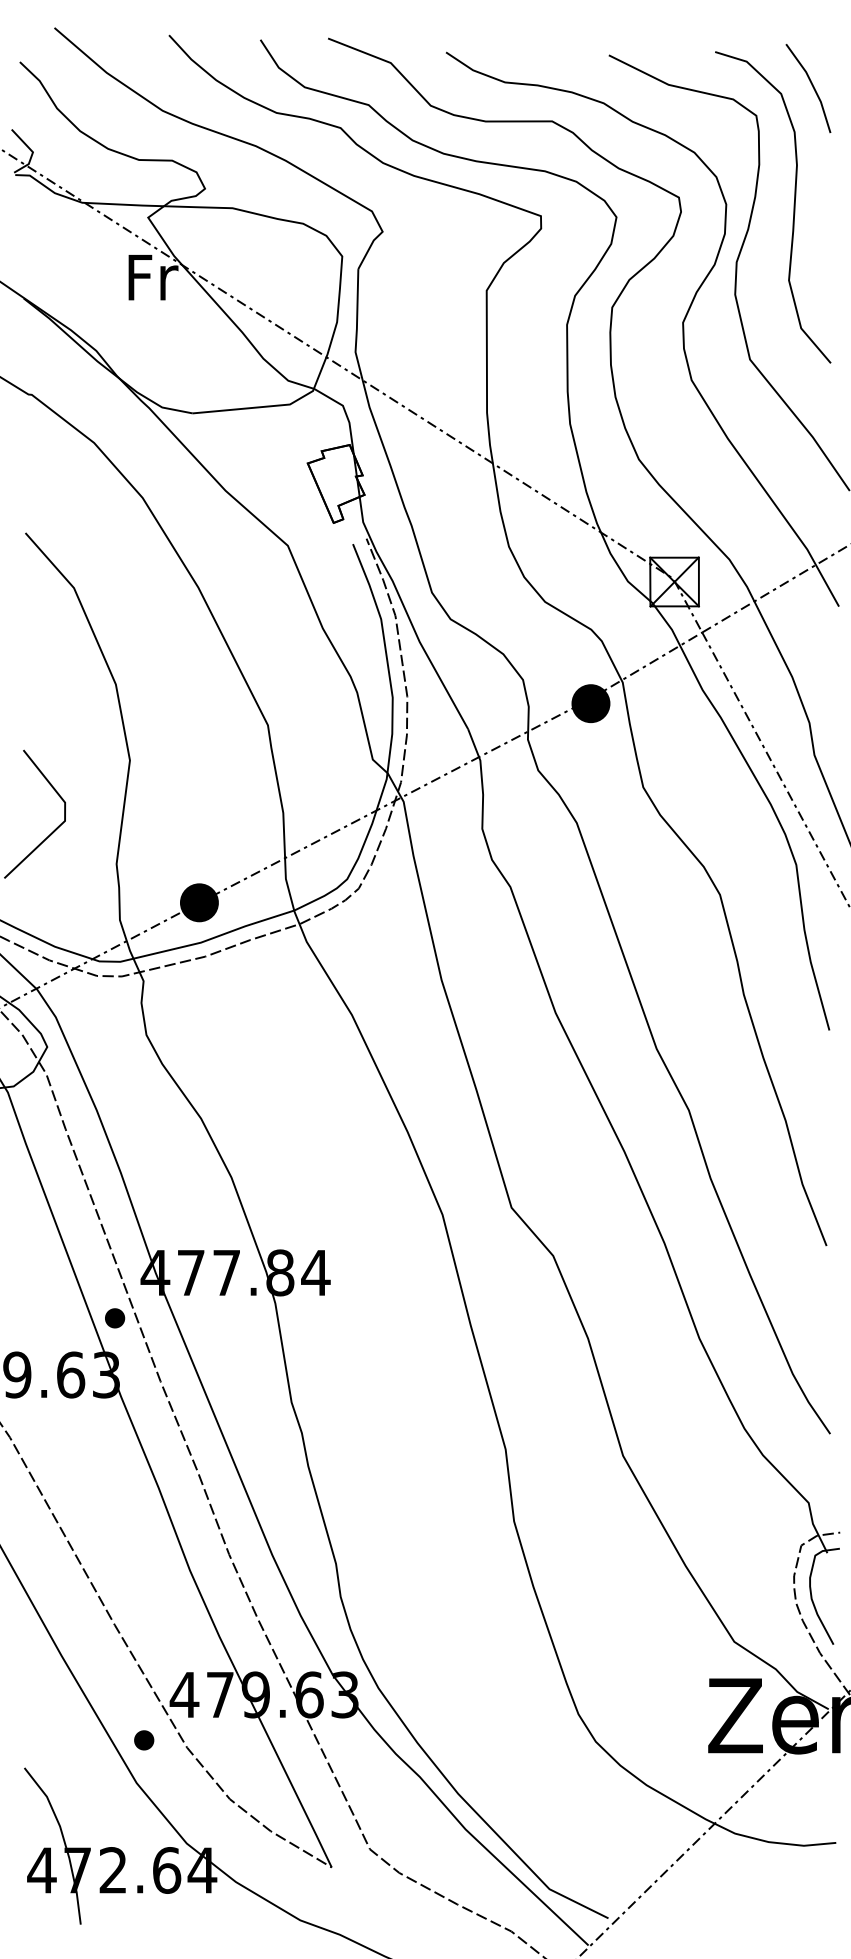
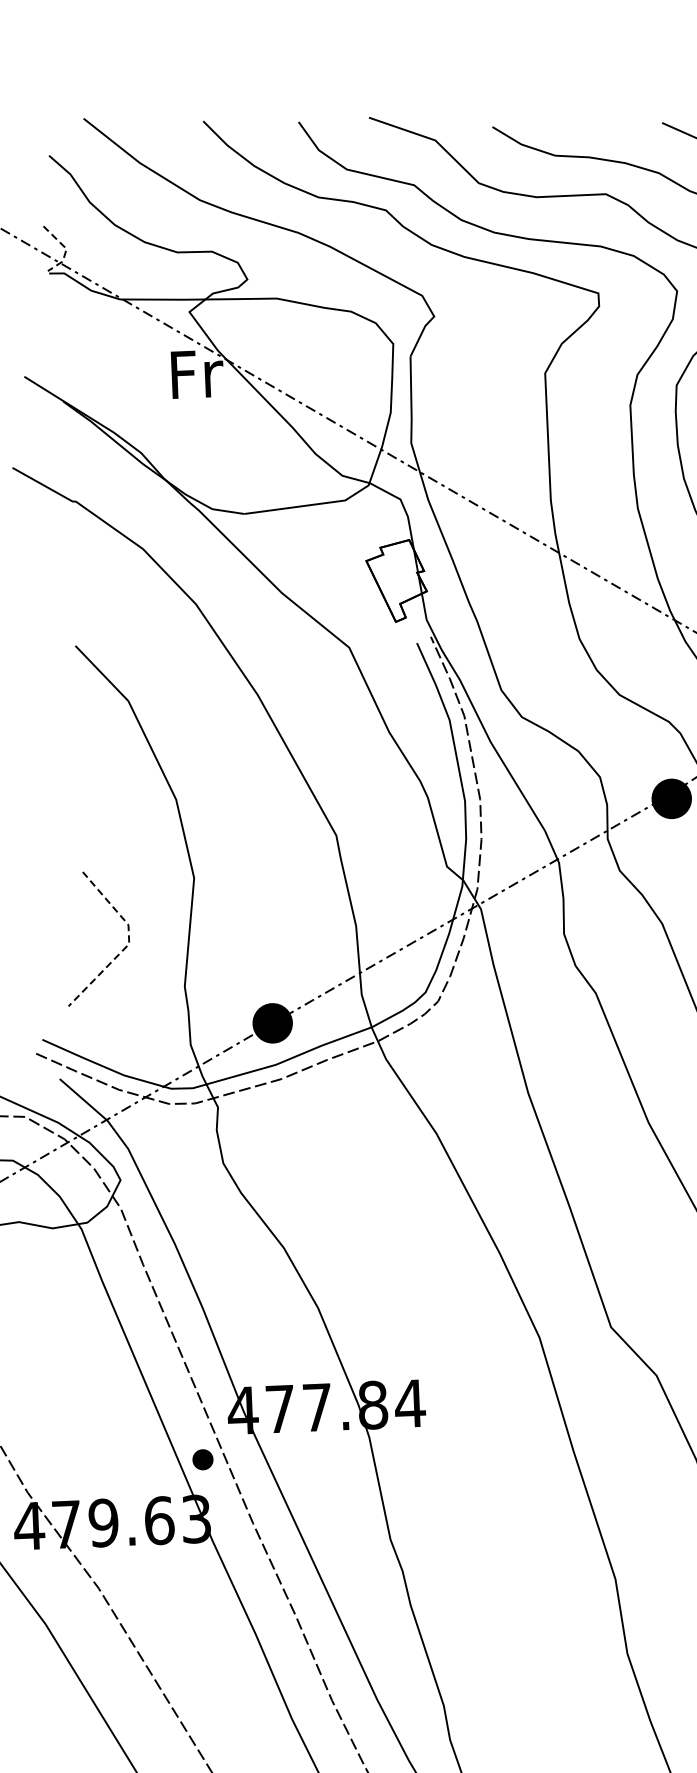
line: (33, 152) -> (67, 249), solid -> dashed
line: (65, 820) -> (129, 943), solid -> dashed

